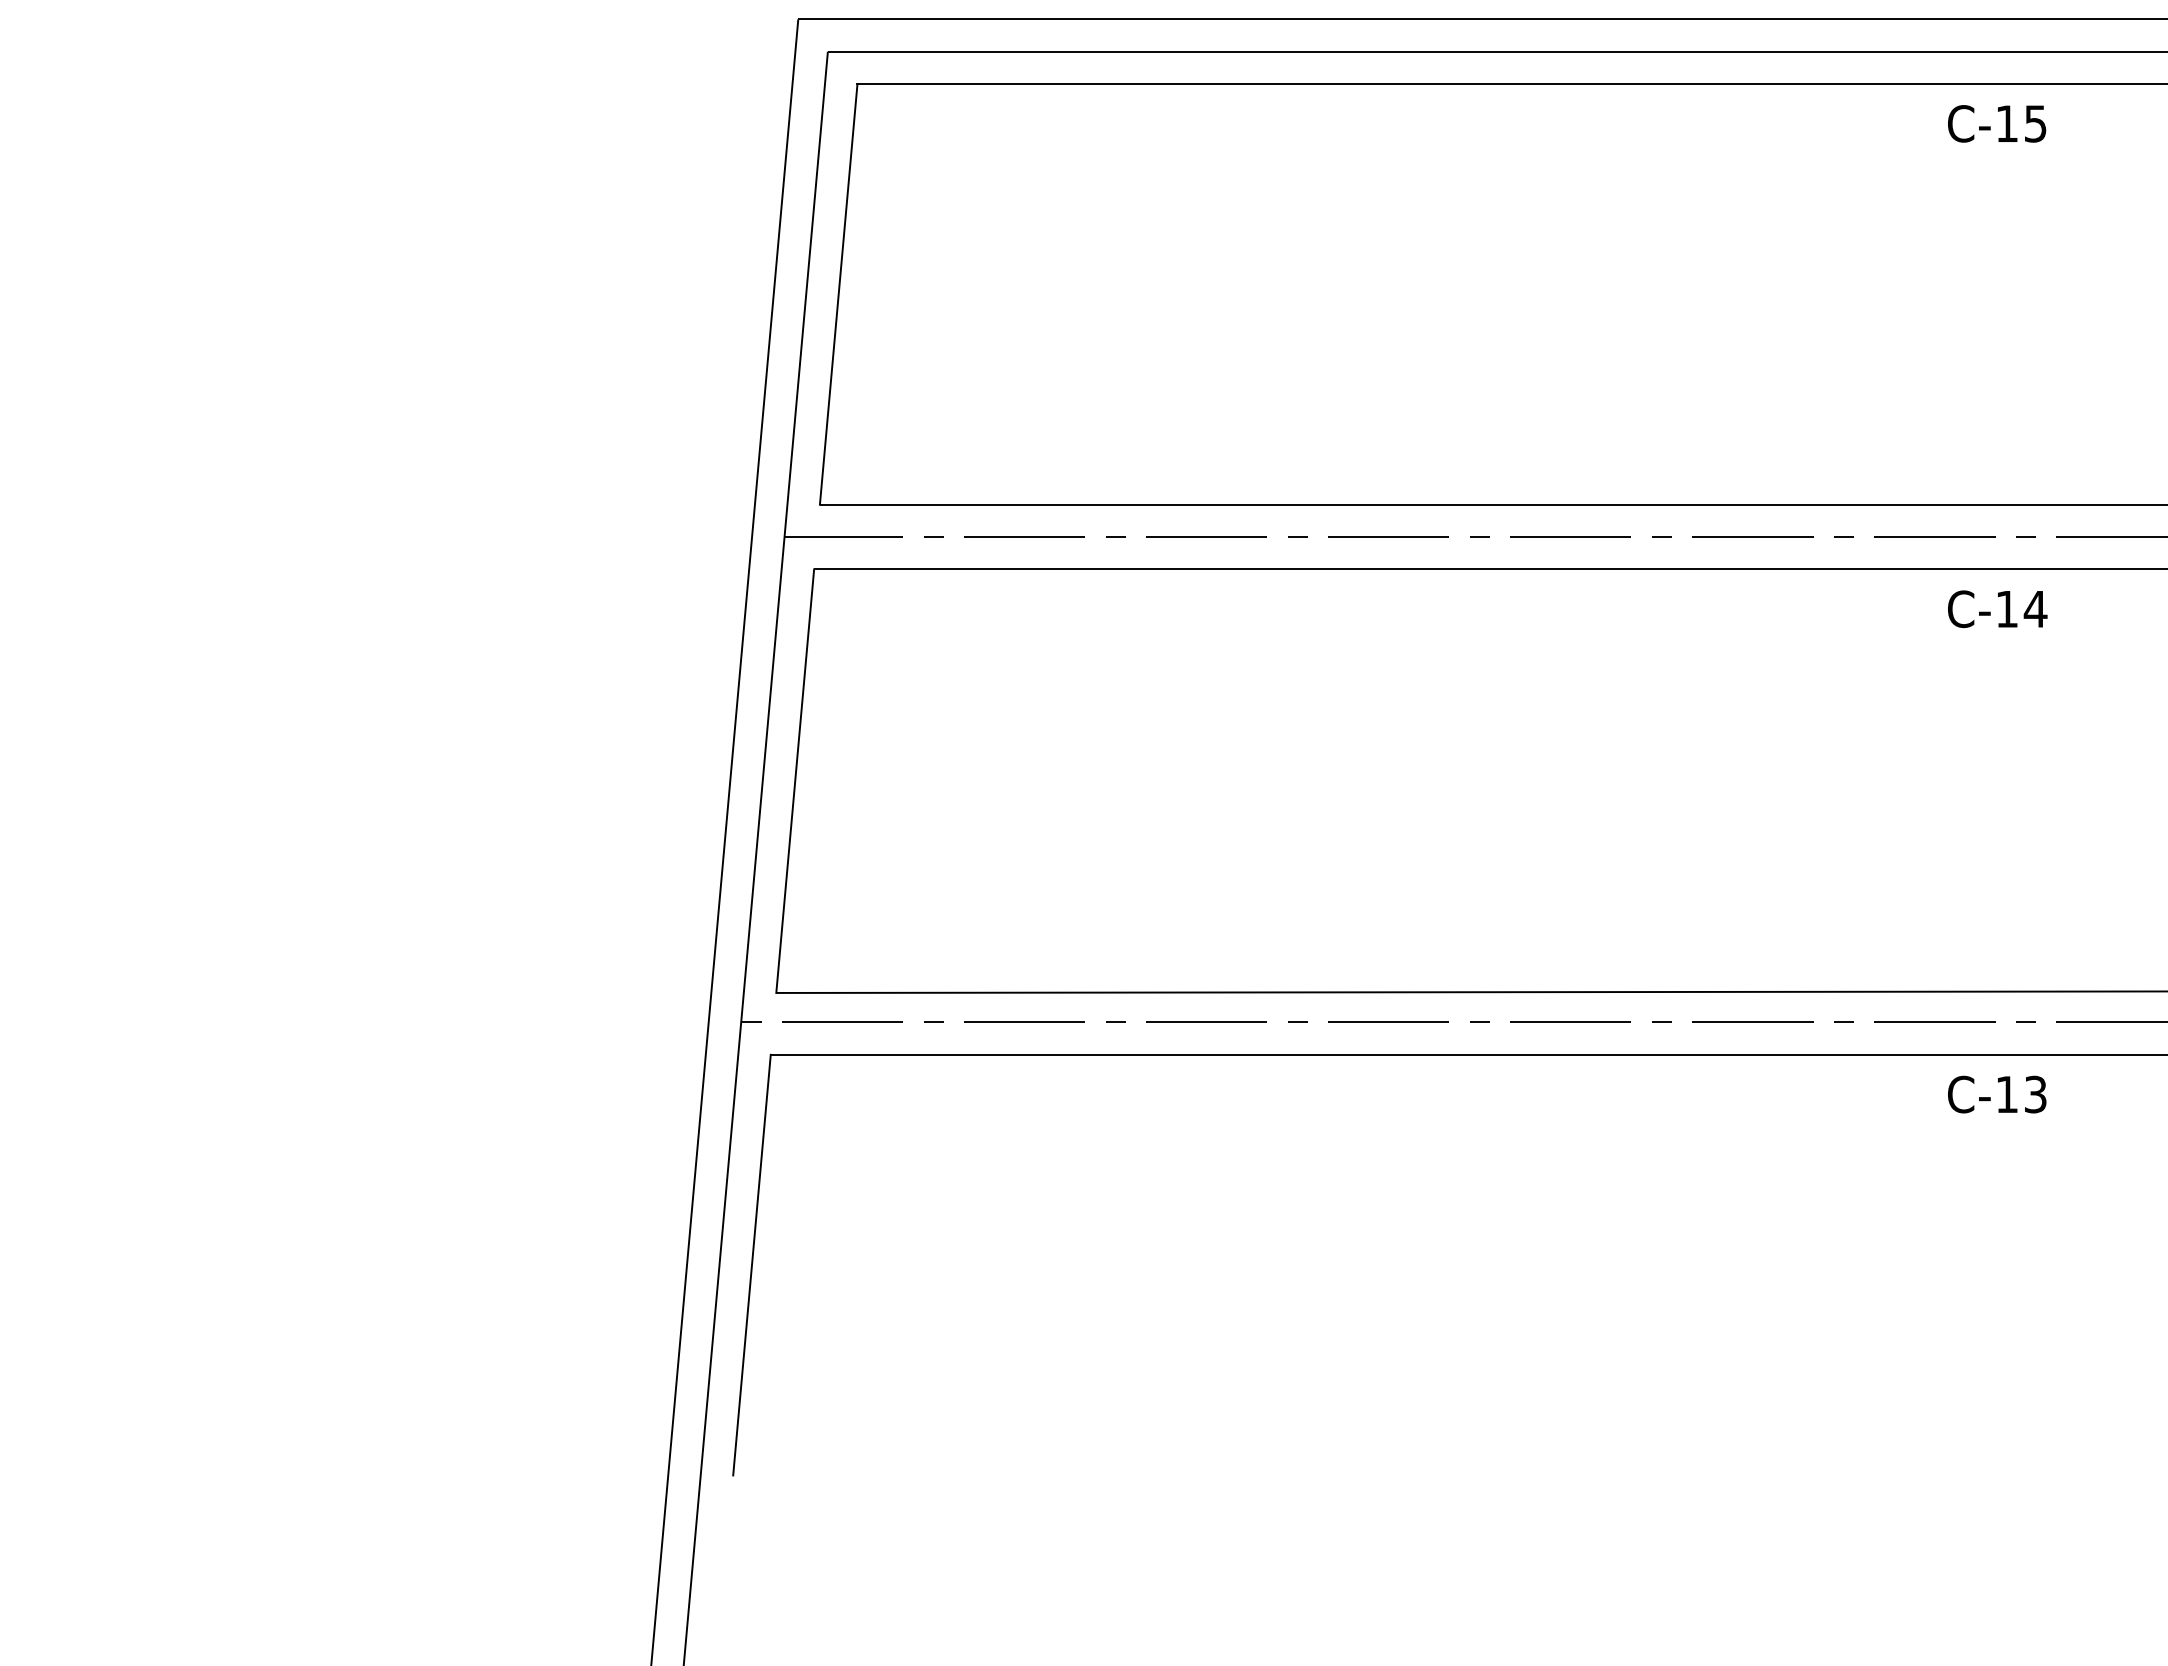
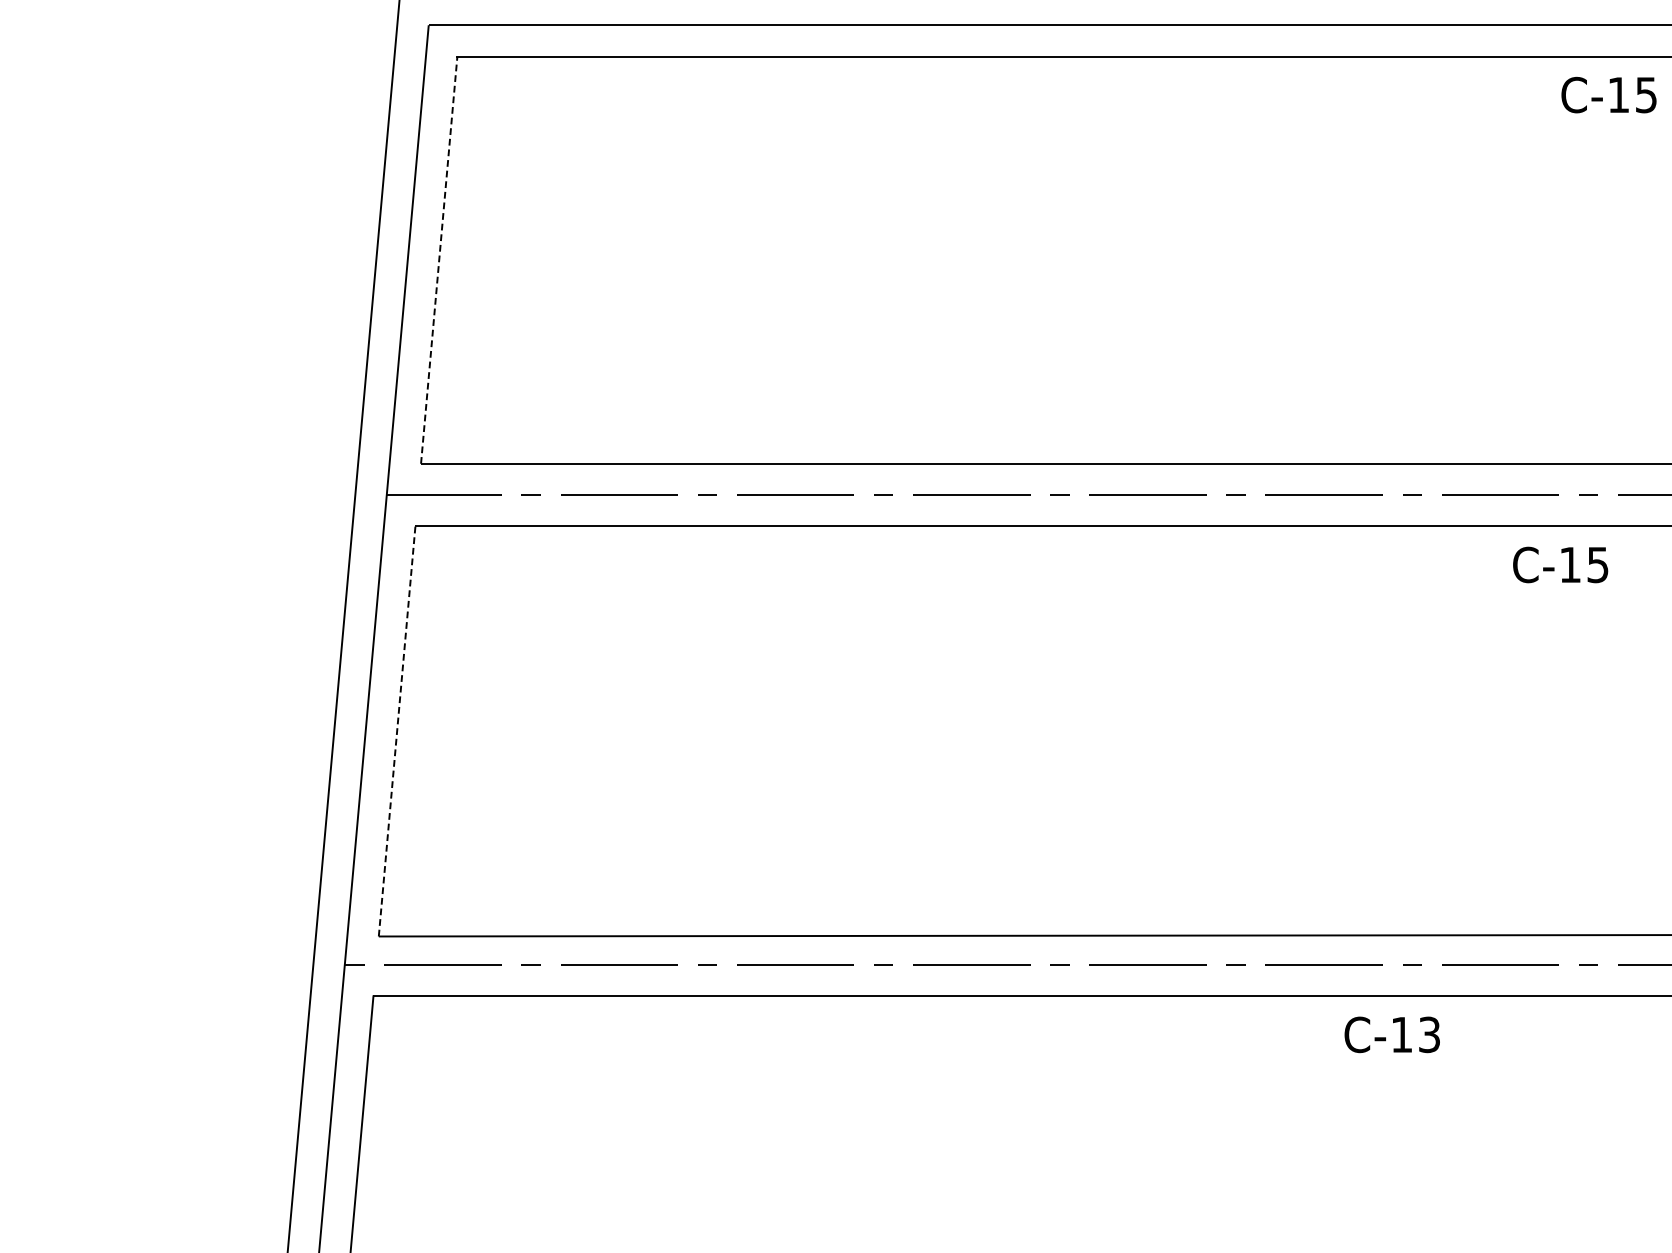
text: (1997, 123) -> (1609, 94), moved
line: (838, 293) -> (439, 259), solid -> dashed
text: (2035, 609) -> (1597, 565), C-14 -> C-15
line: (795, 781) -> (397, 731), solid -> dashed
text: (1997, 1094) -> (1392, 1034), moved

